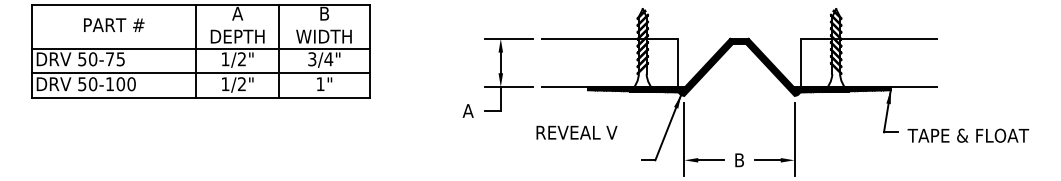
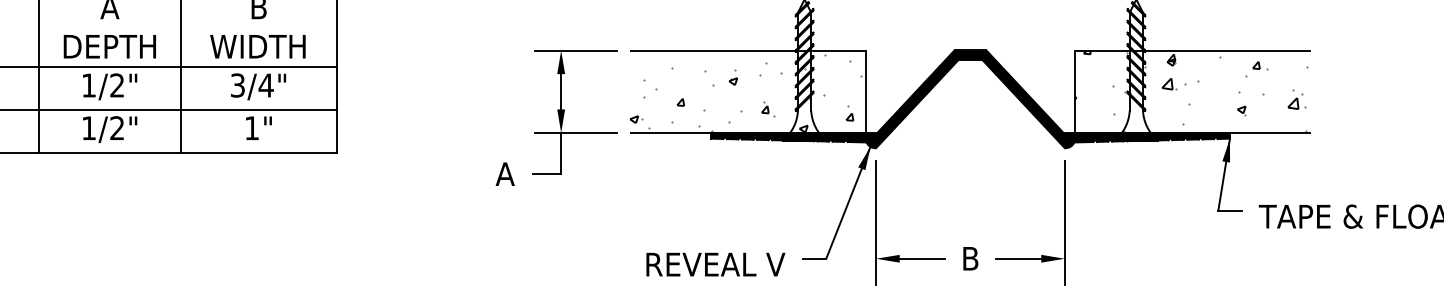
hatch: (867, 61) -> (1190, 89), added
hatch: (607, 63) -> (744, 92), added
text: (576, 132) -> (714, 264), moved

